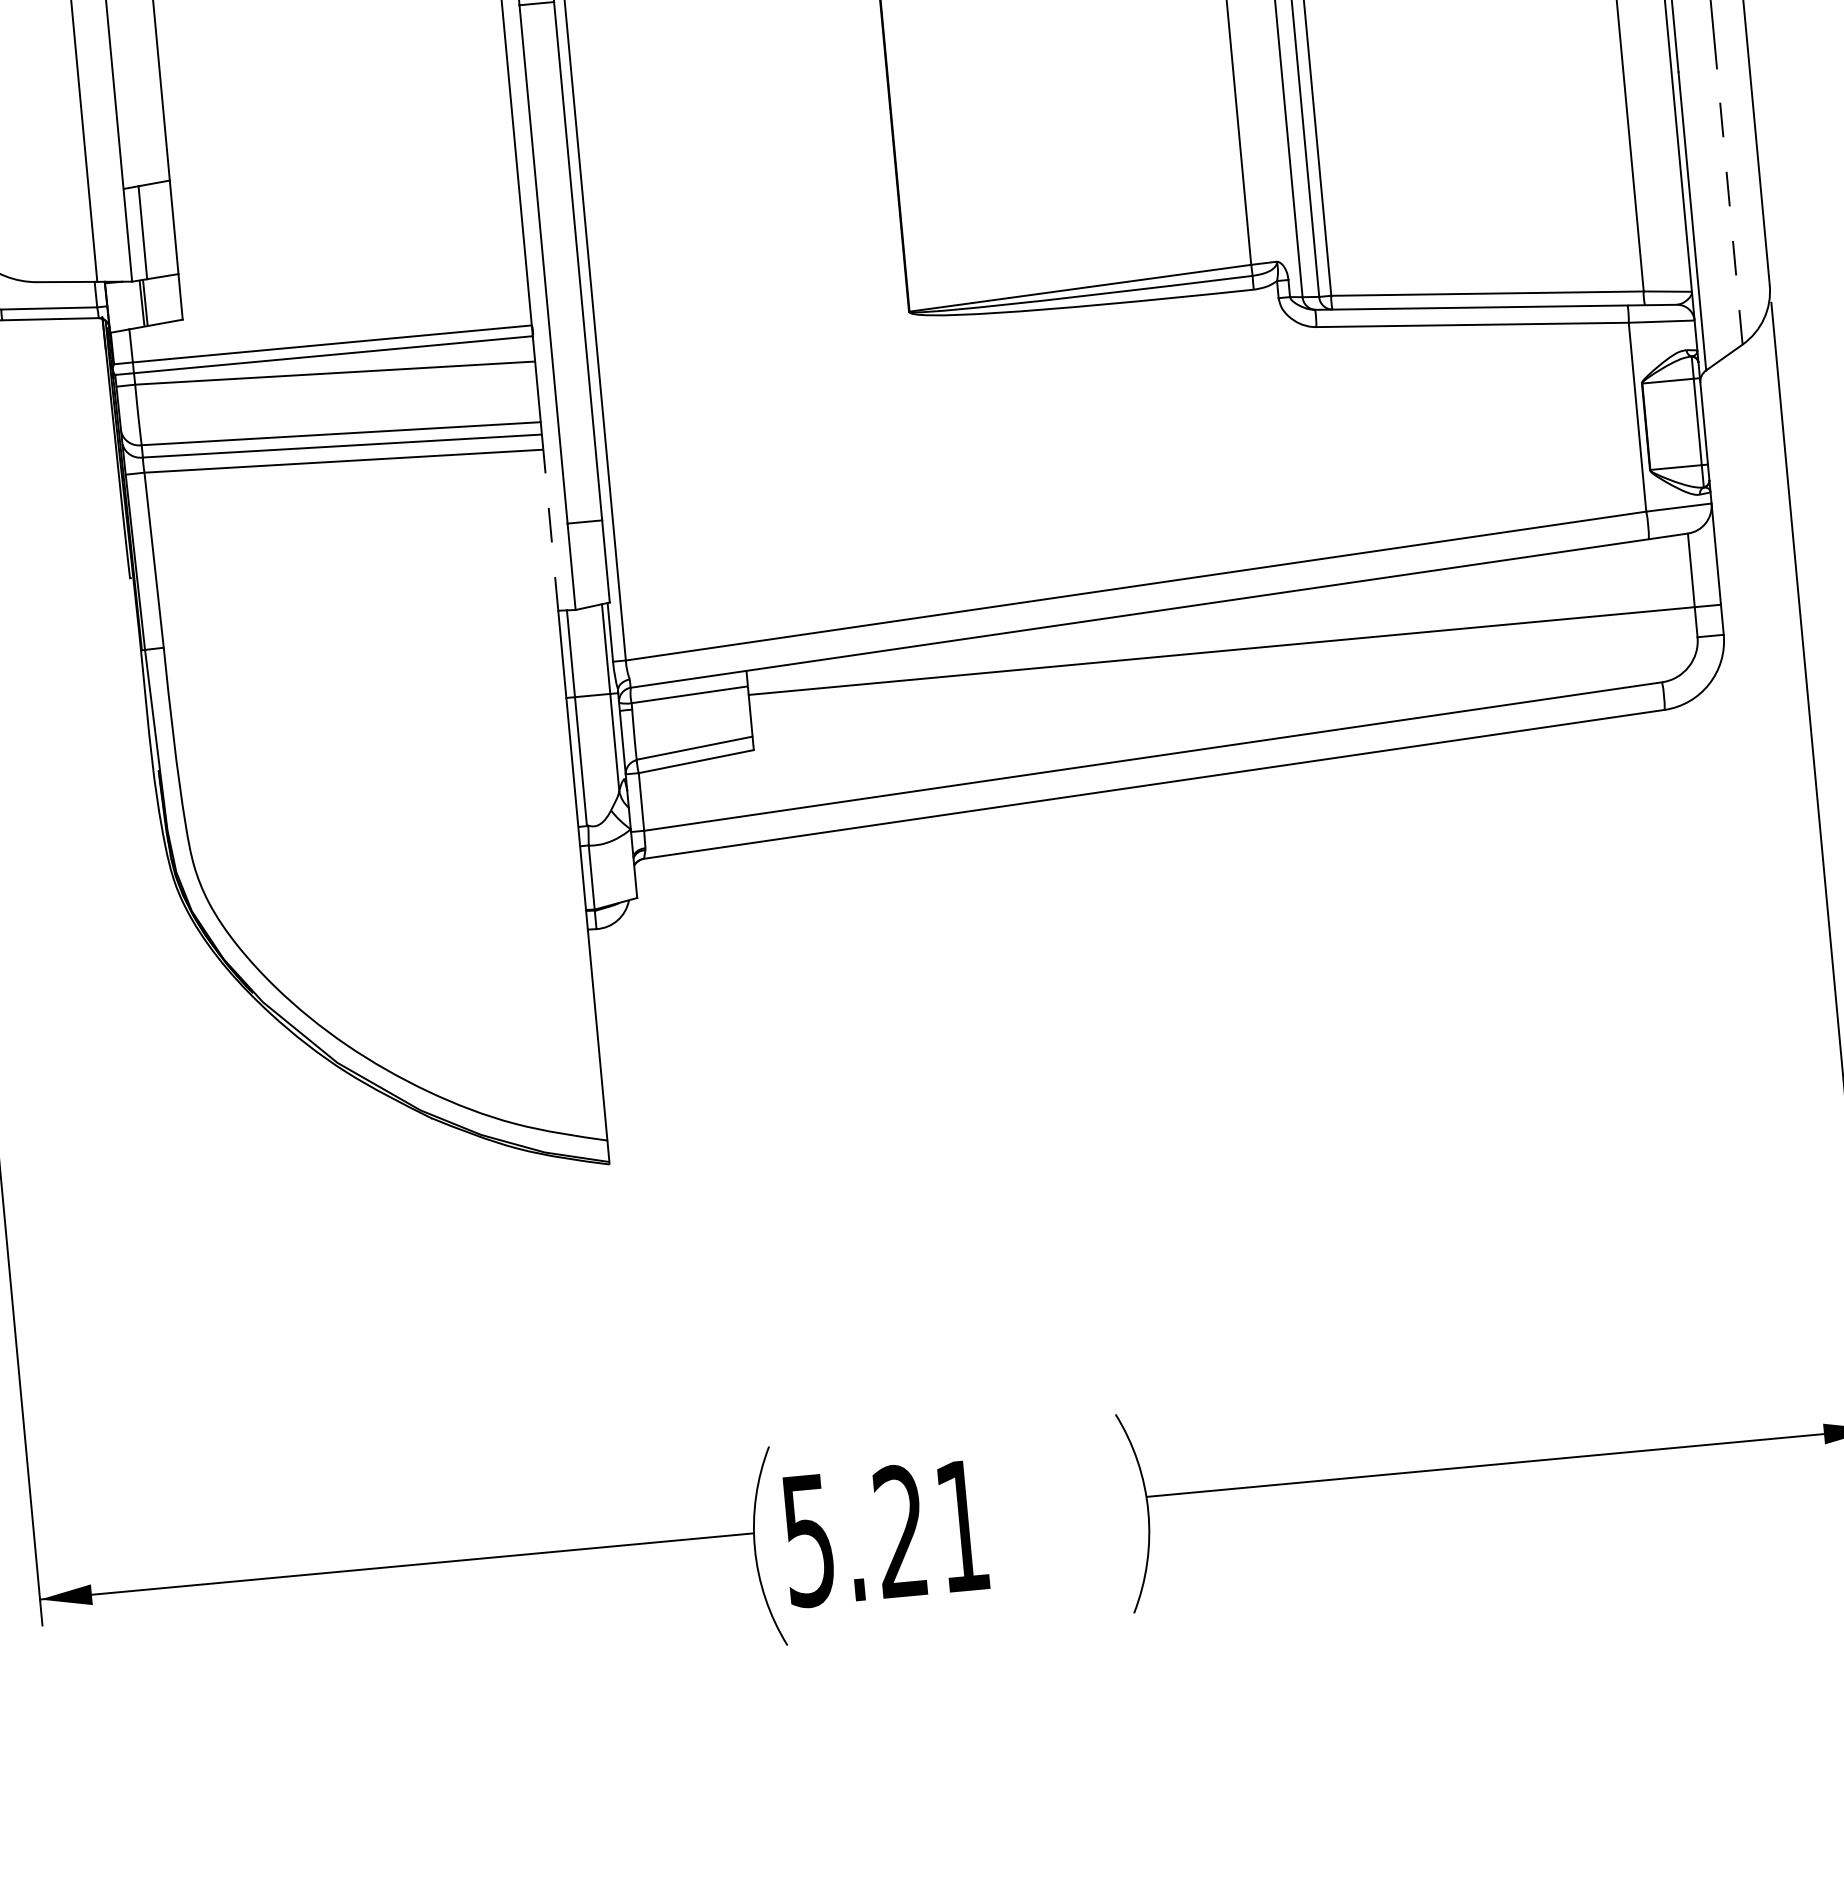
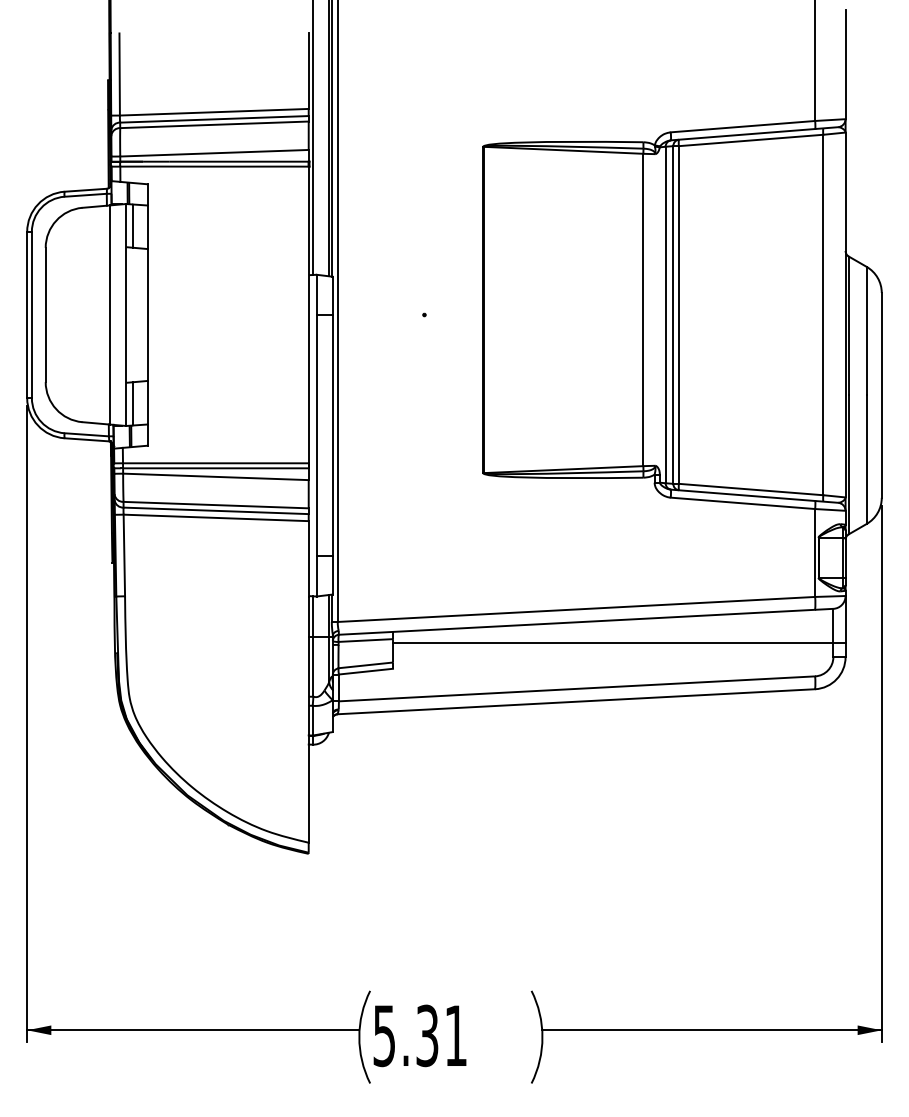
line: (1729, 206) -> (866, 459), dashed -> solid
line: (550, 529) -> (308, 558), dashed -> solid
text: (901, 1531) -> (427, 1035), 5.21 -> 5.31

